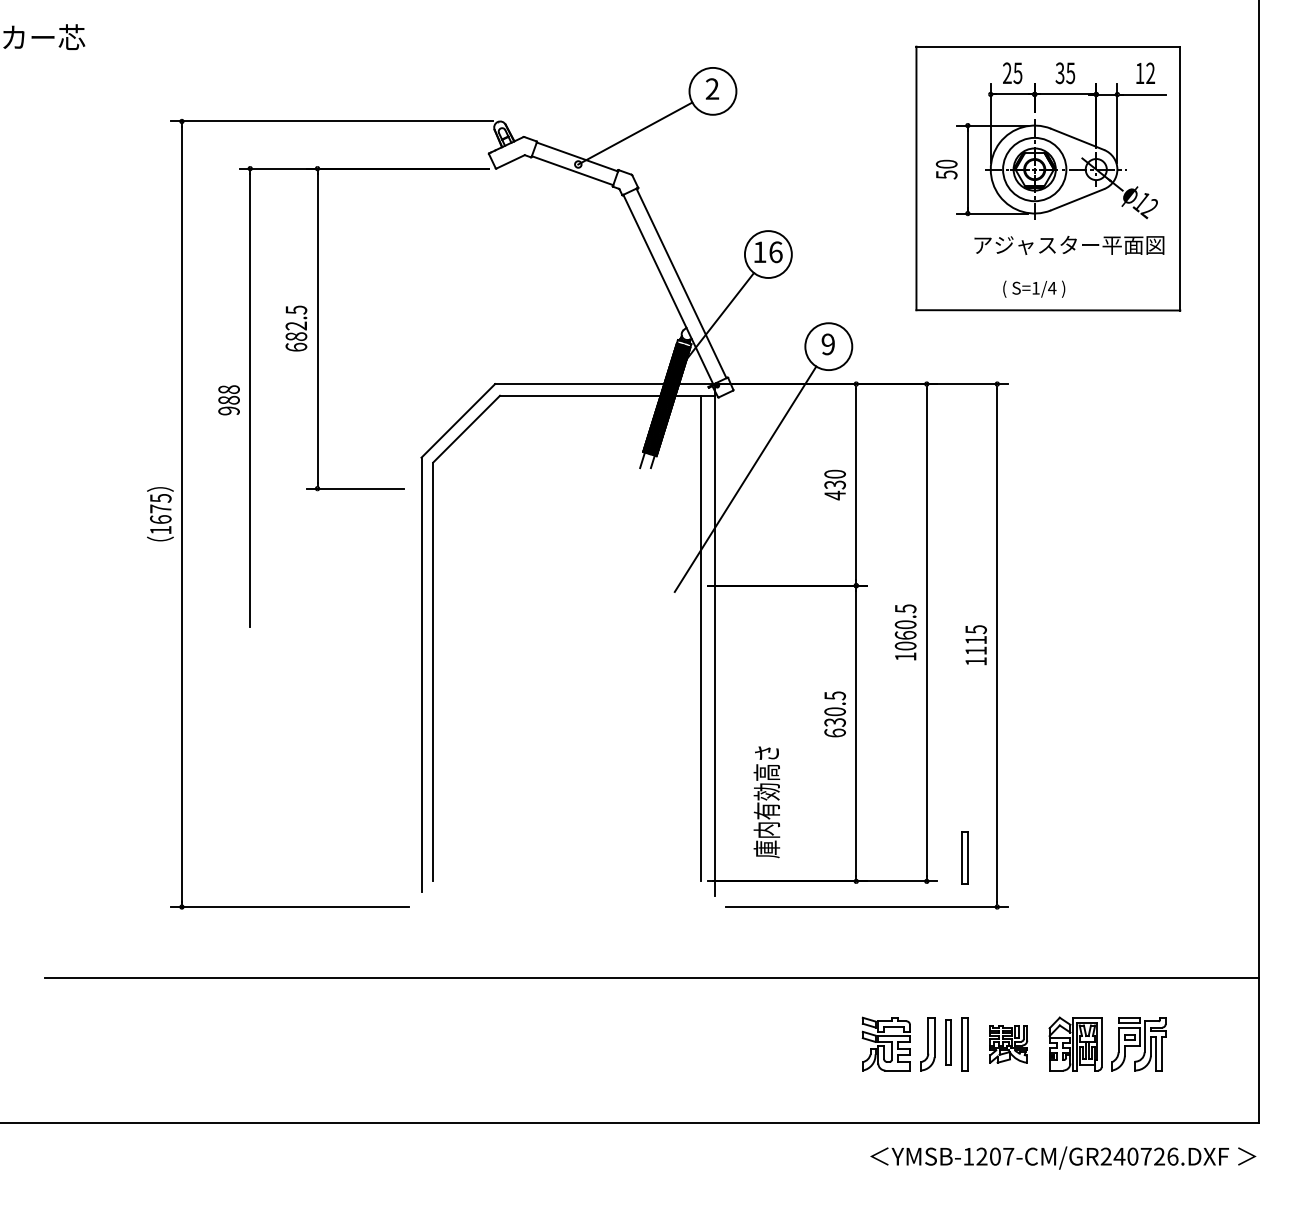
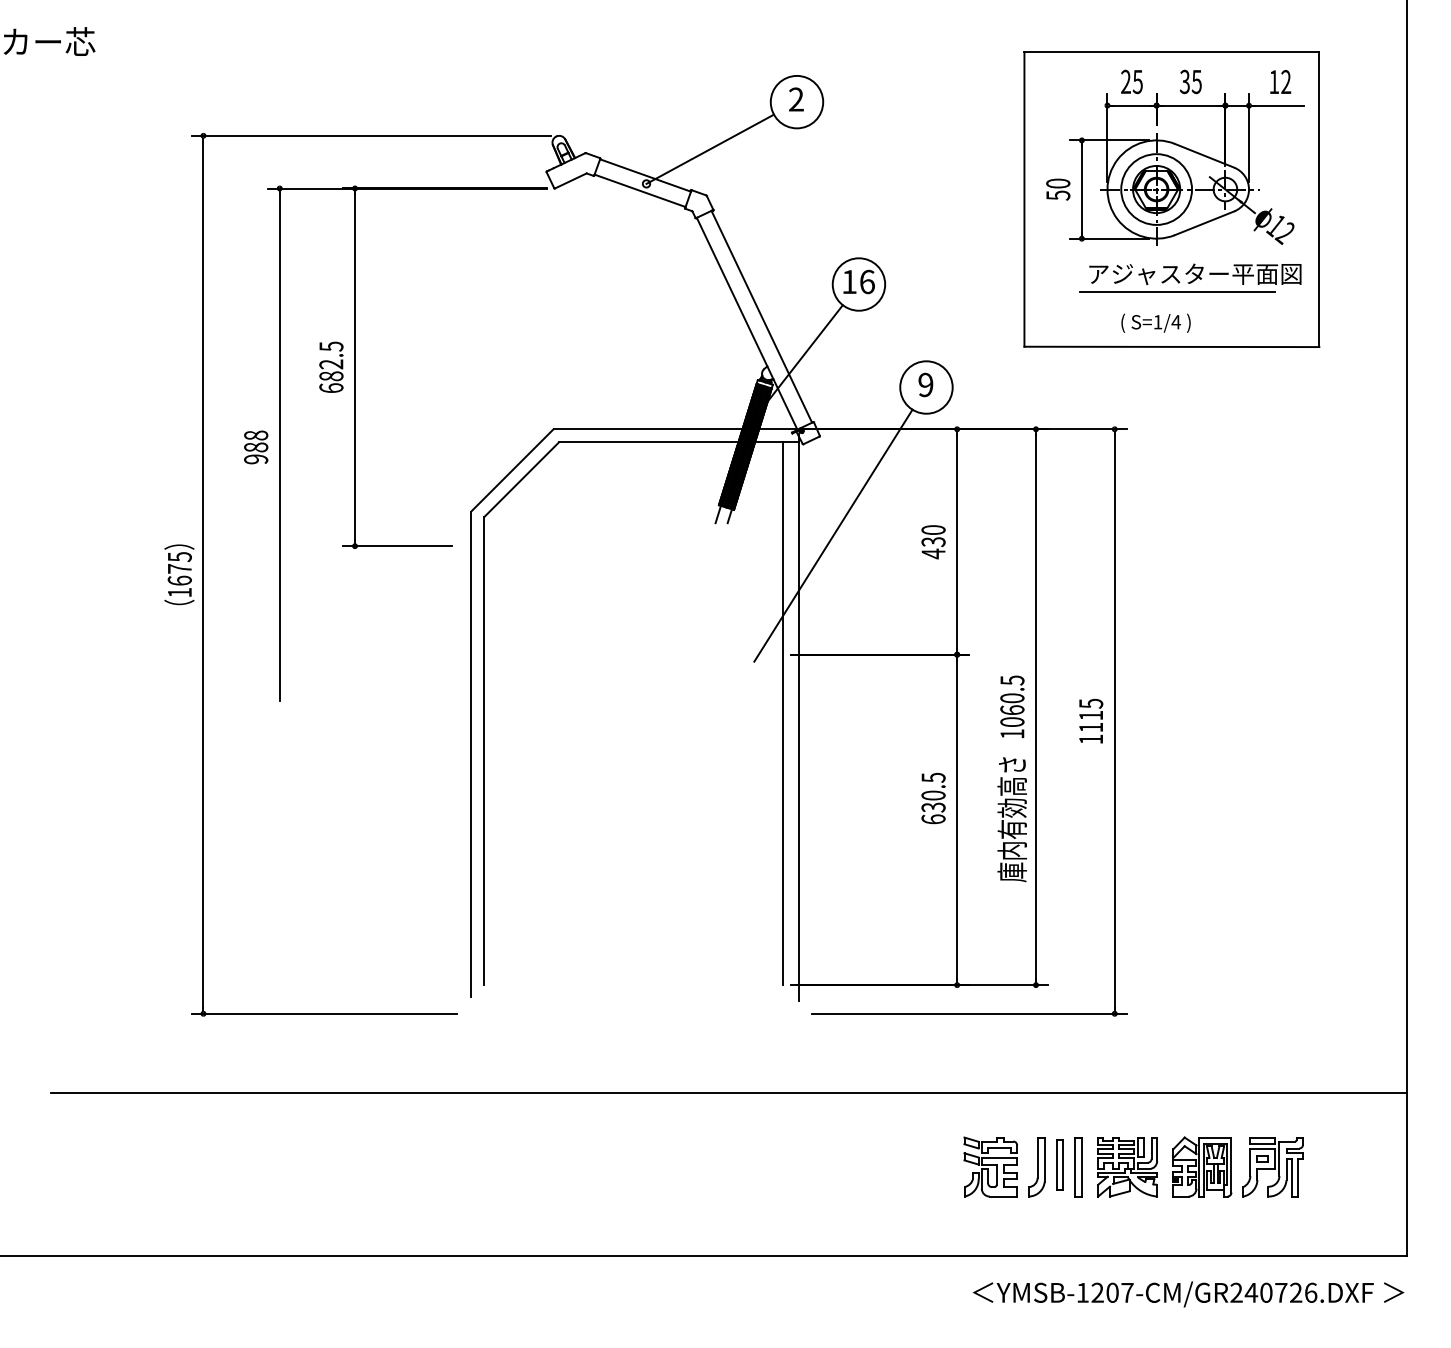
line: (1053, 260) -> (1177, 291), added
text: (767, 802) -> (1012, 819), moved
part: (964, 858) -> (1078, 959), removed
part: (1008, 1044) -> (1127, 1167), size x1.43

